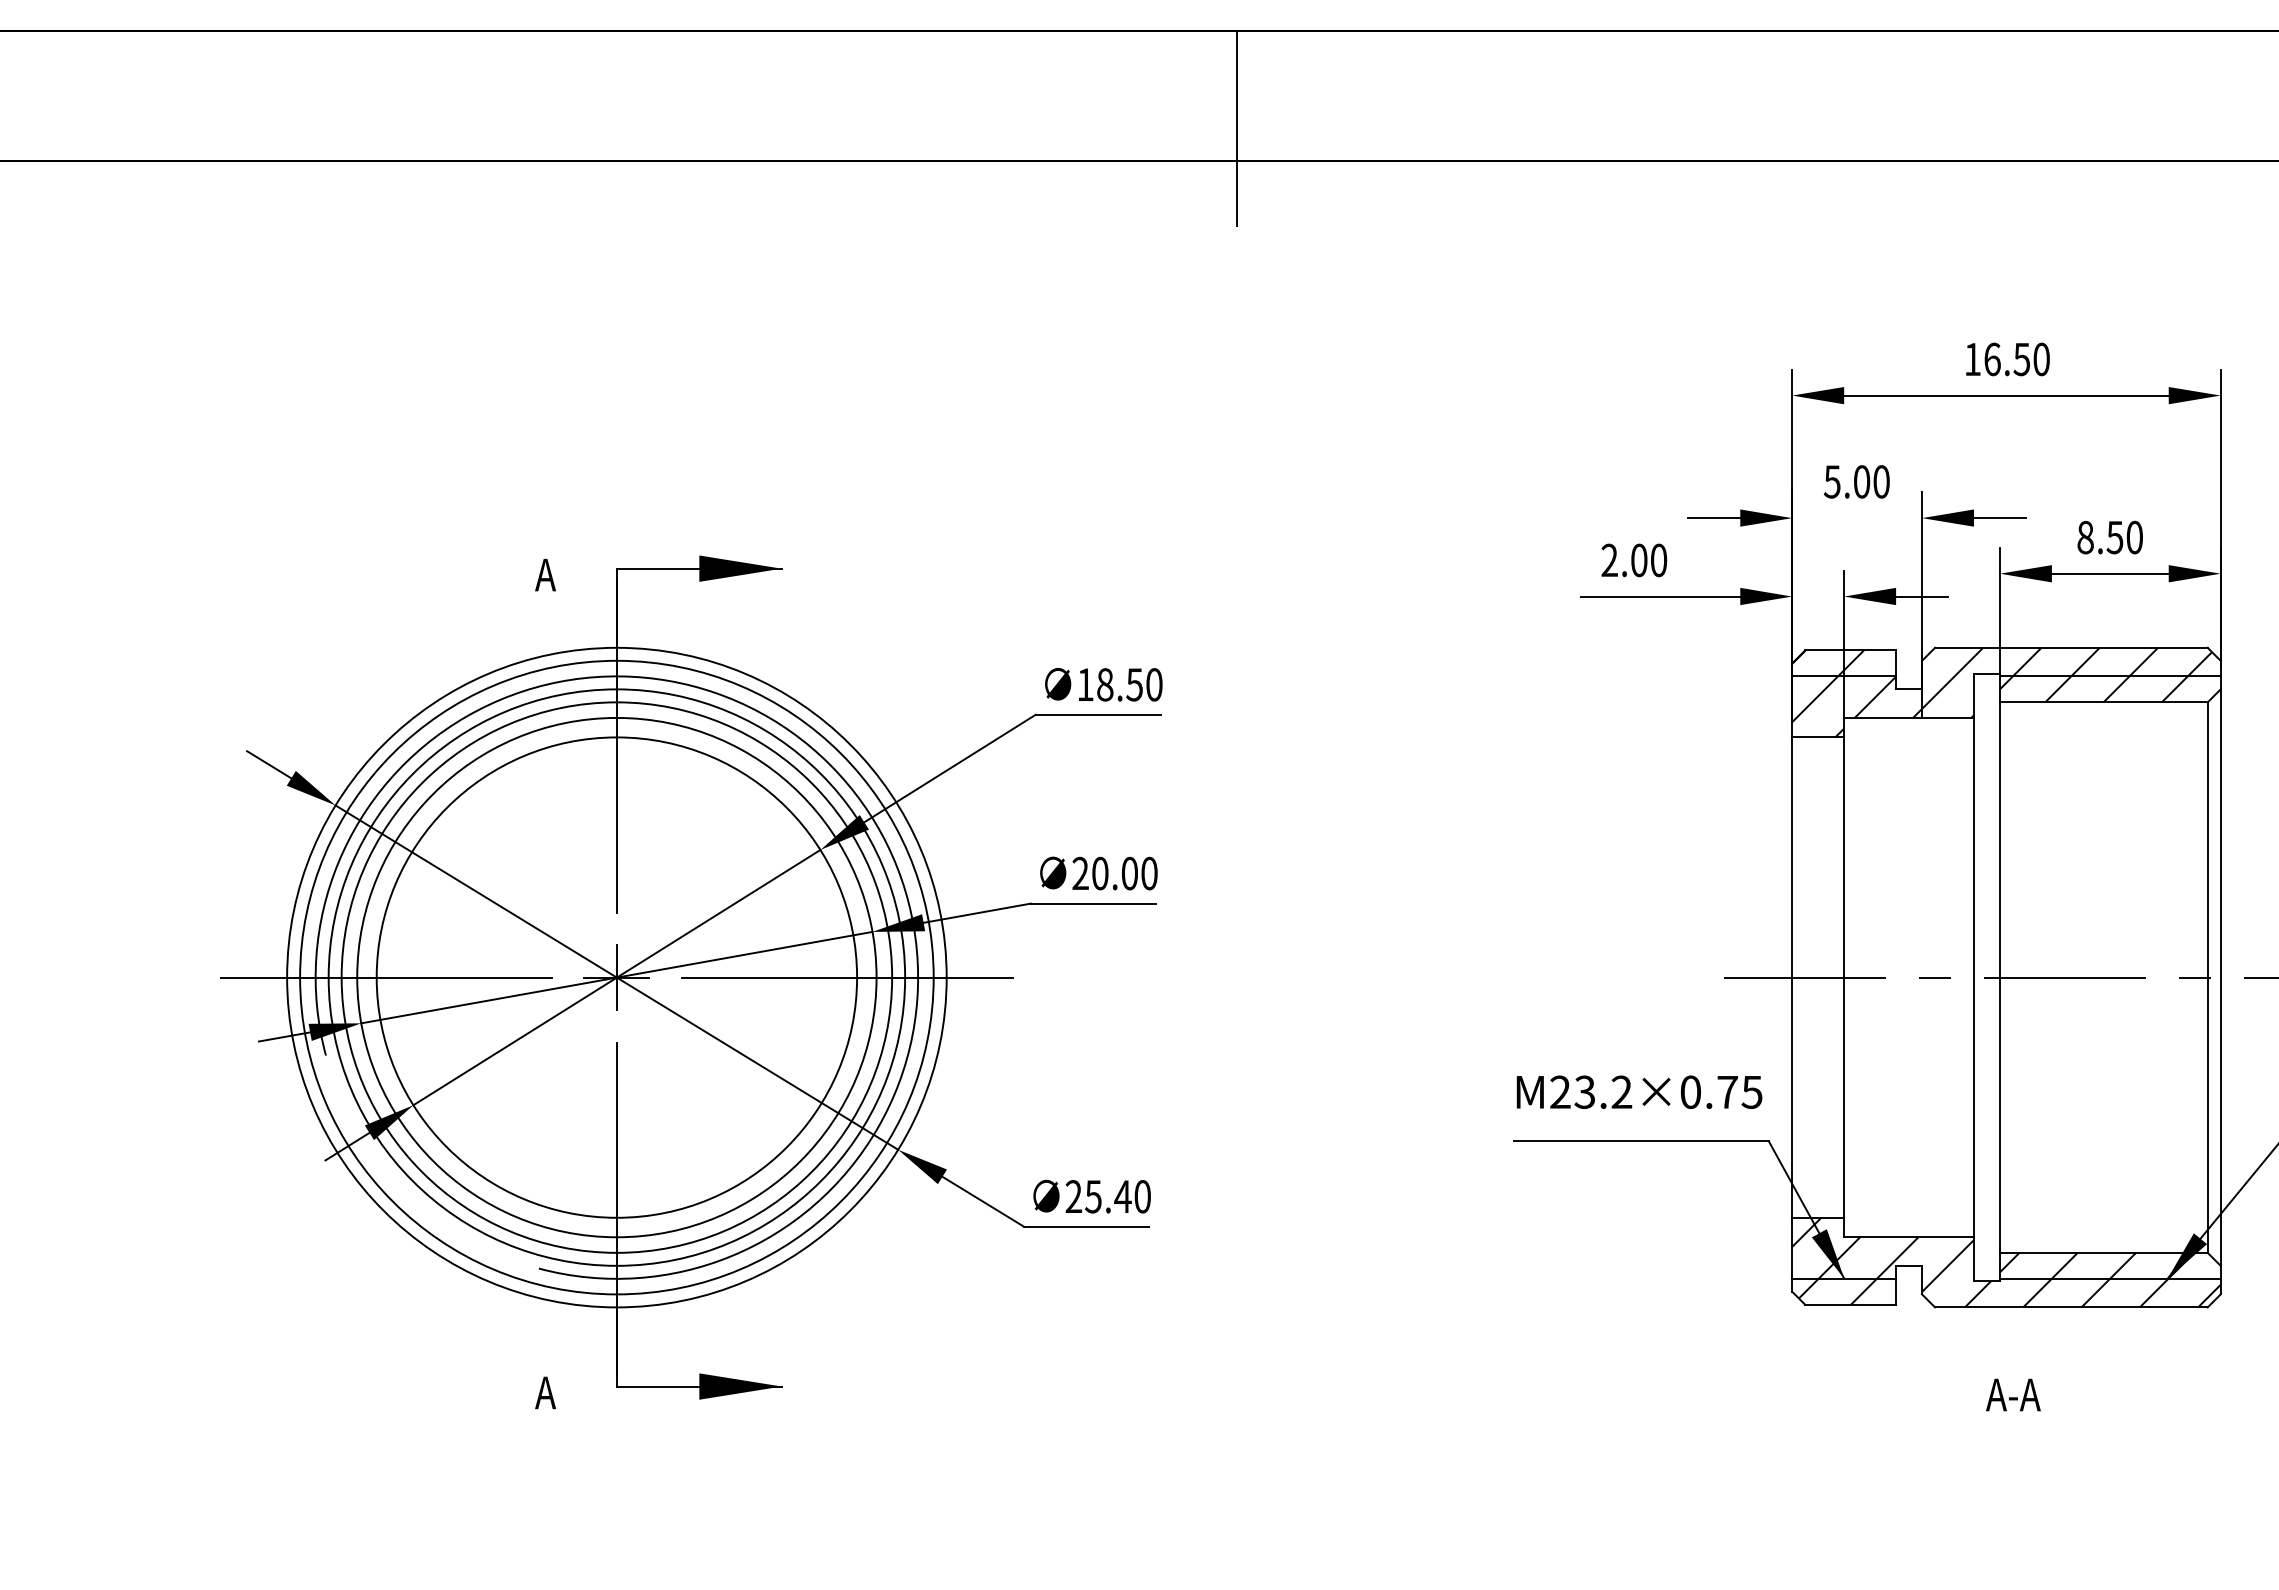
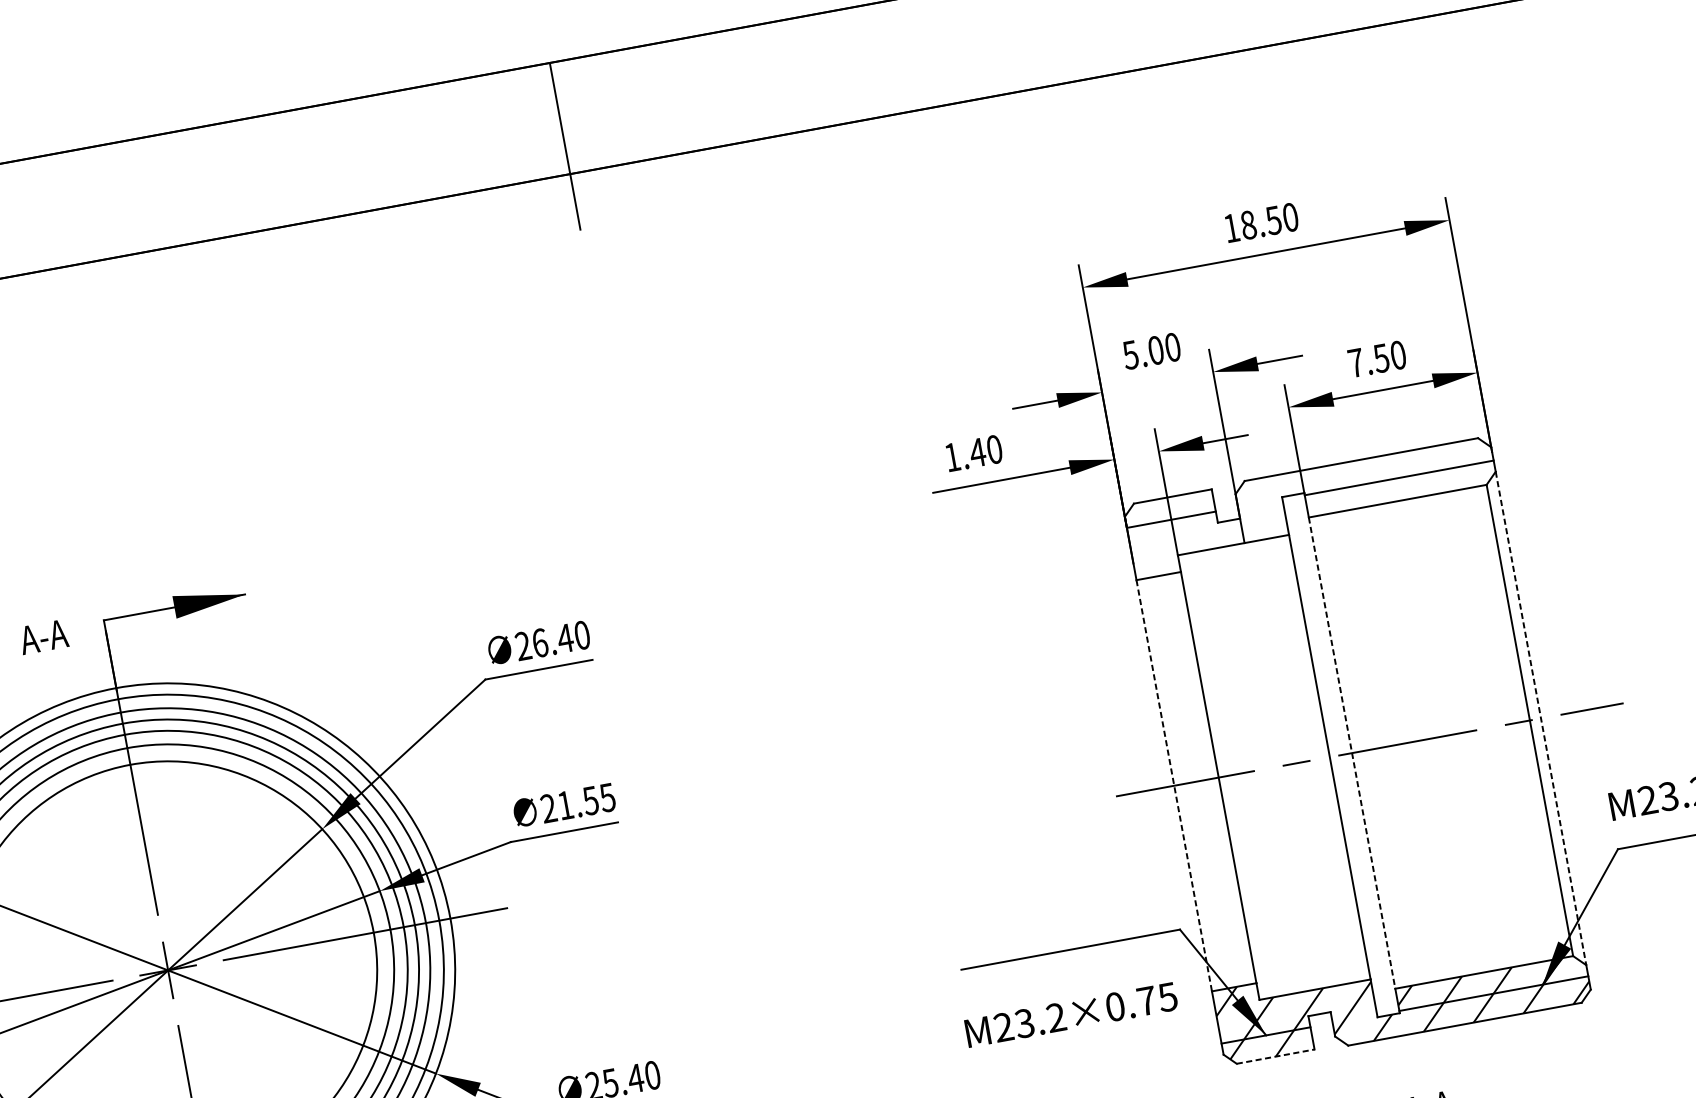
text: (1992, 359) -> (1248, 225), 16.50 -> 18.50
text: (2085, 537) -> (1356, 362), 8.50 -> 7.50
text: (1624, 560) -> (965, 455), 2.00 -> 1.40
text: (545, 574) -> (43, 636), A -> A-A
text: (1110, 684) -> (544, 641), 18.50 -> 26.40
hatch: (2002, 692) -> (1309, 508), removed
text: (1124, 873) -> (586, 801), 20.00 -> 21.55
line: (1792, 978) -> (1174, 786), solid -> dashed
line: (1999, 978) -> (1351, 753), solid -> dashed
line: (2220, 978) -> (1540, 719), solid -> dashed
text: (1639, 1091) -> (1071, 1014), moved
line: (1851, 1304) -> (1276, 1056), solid -> dashed

